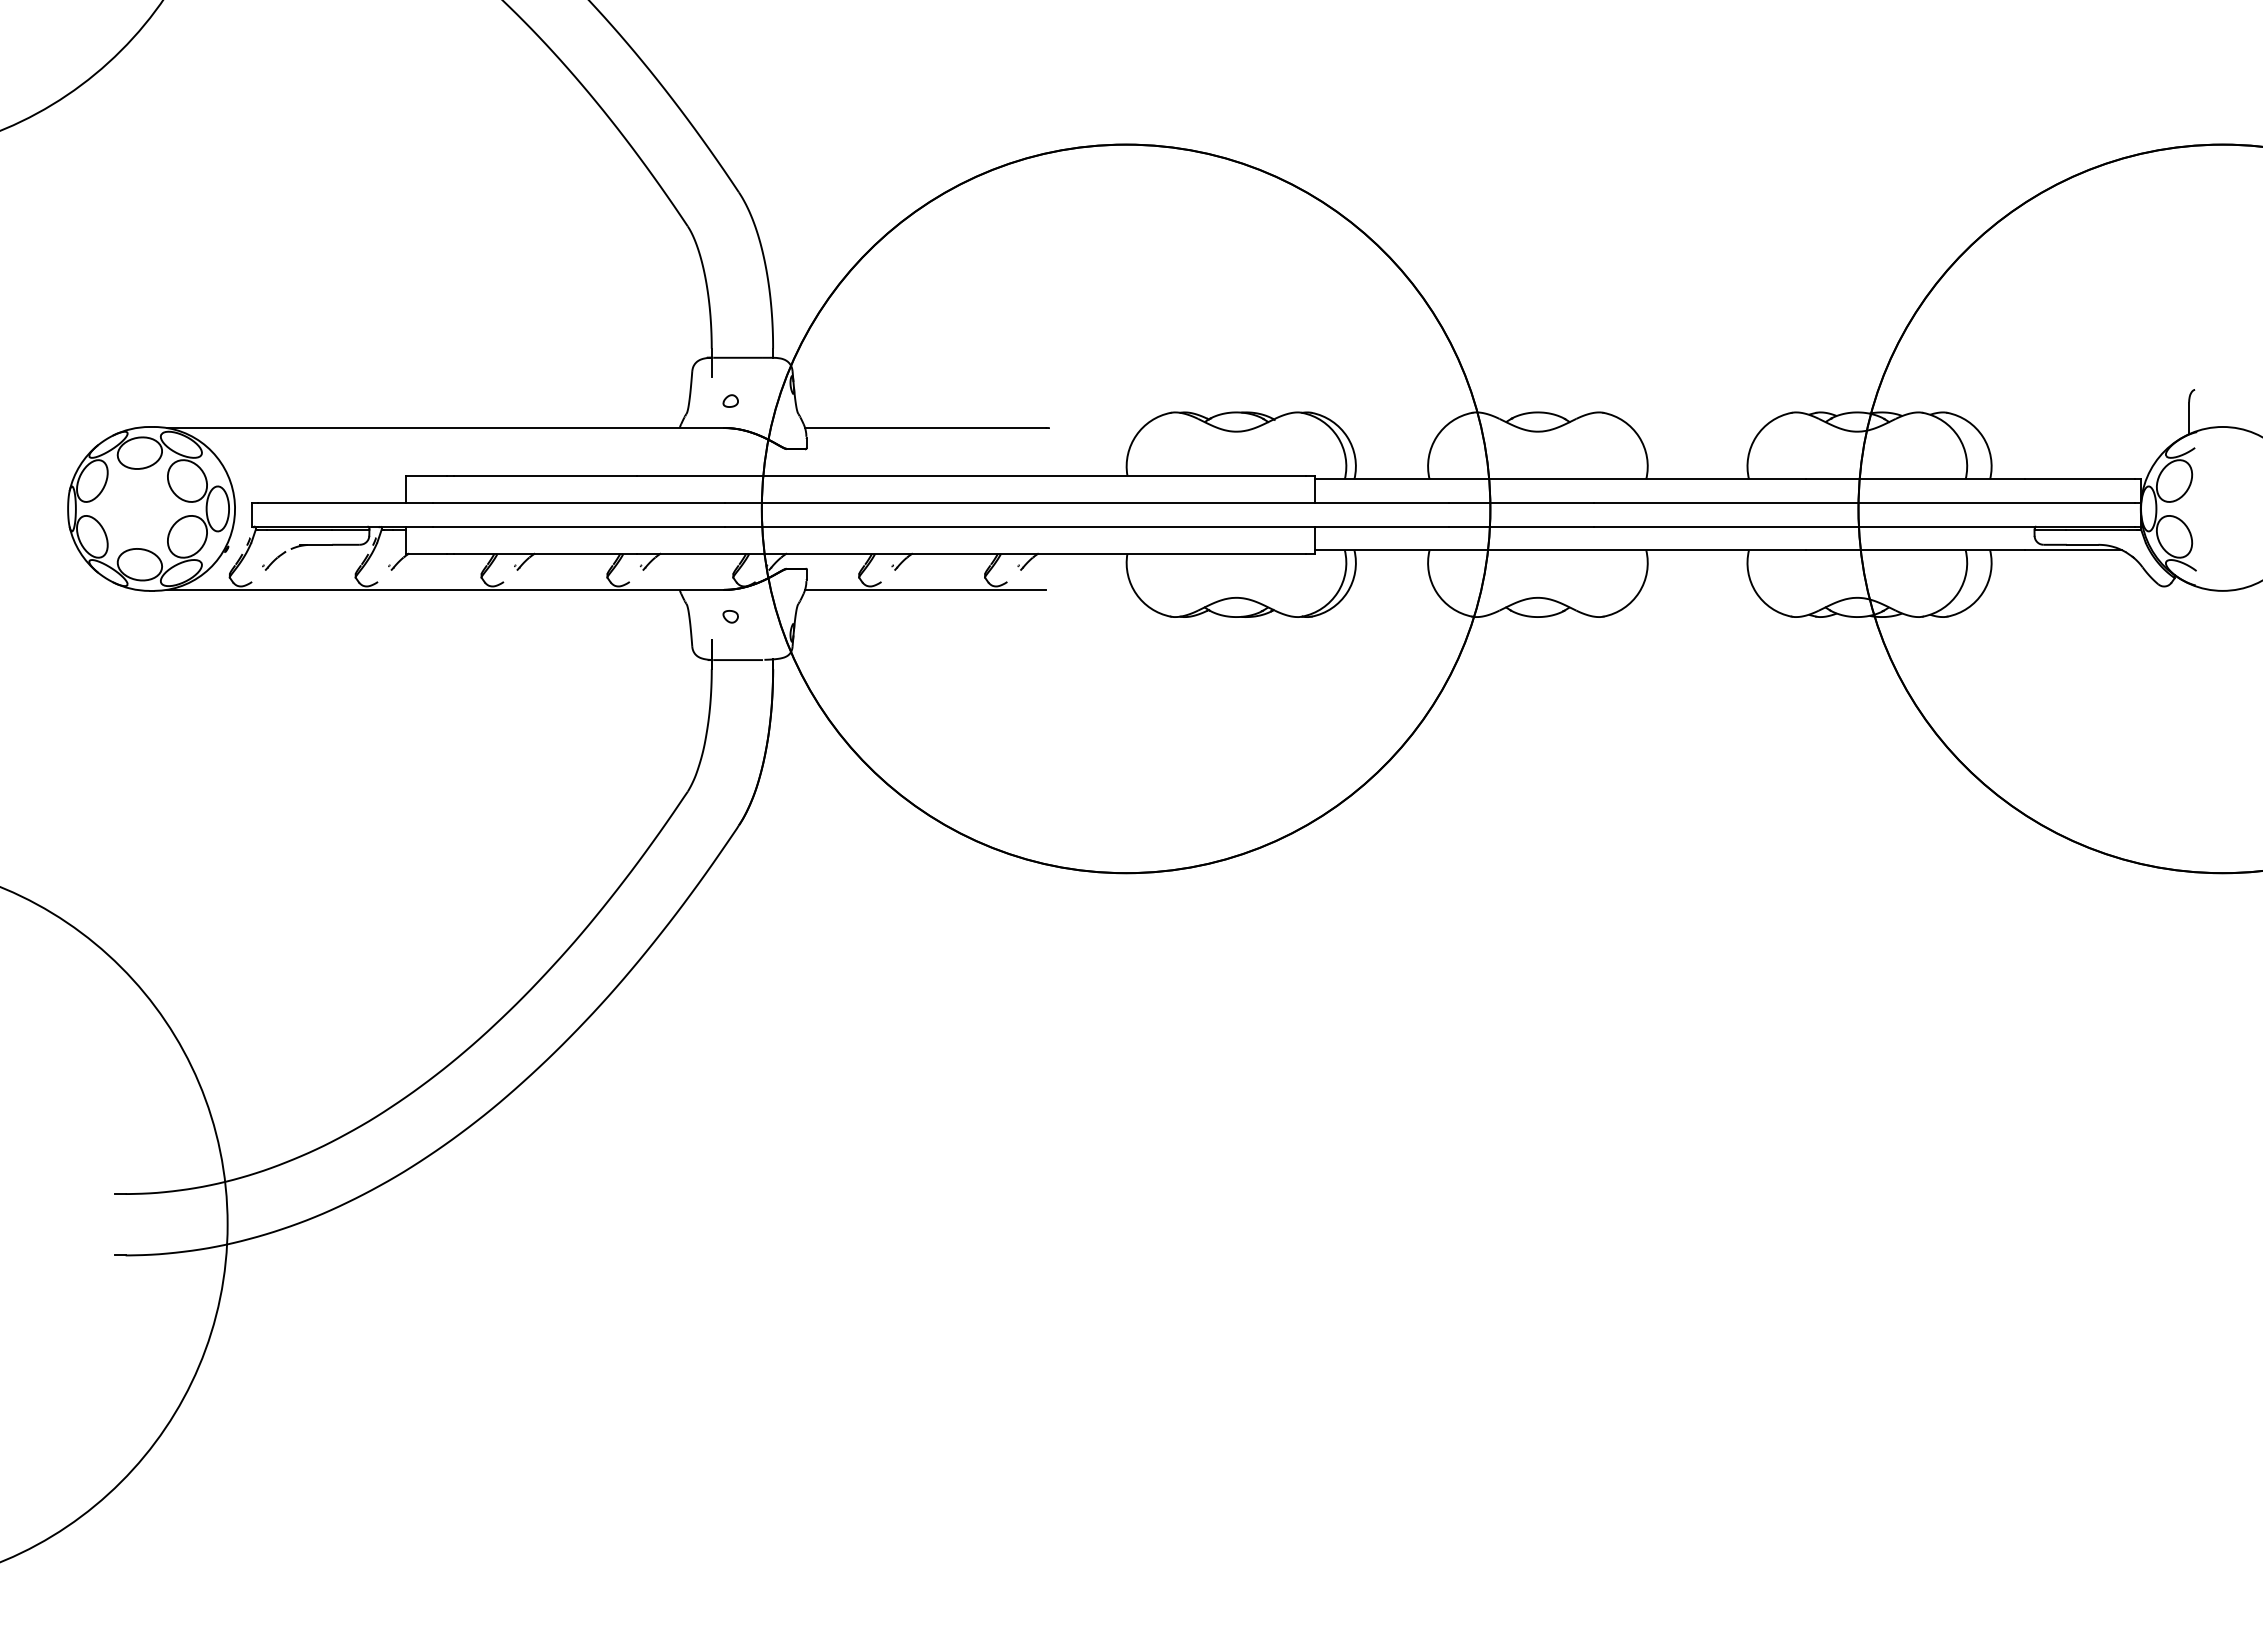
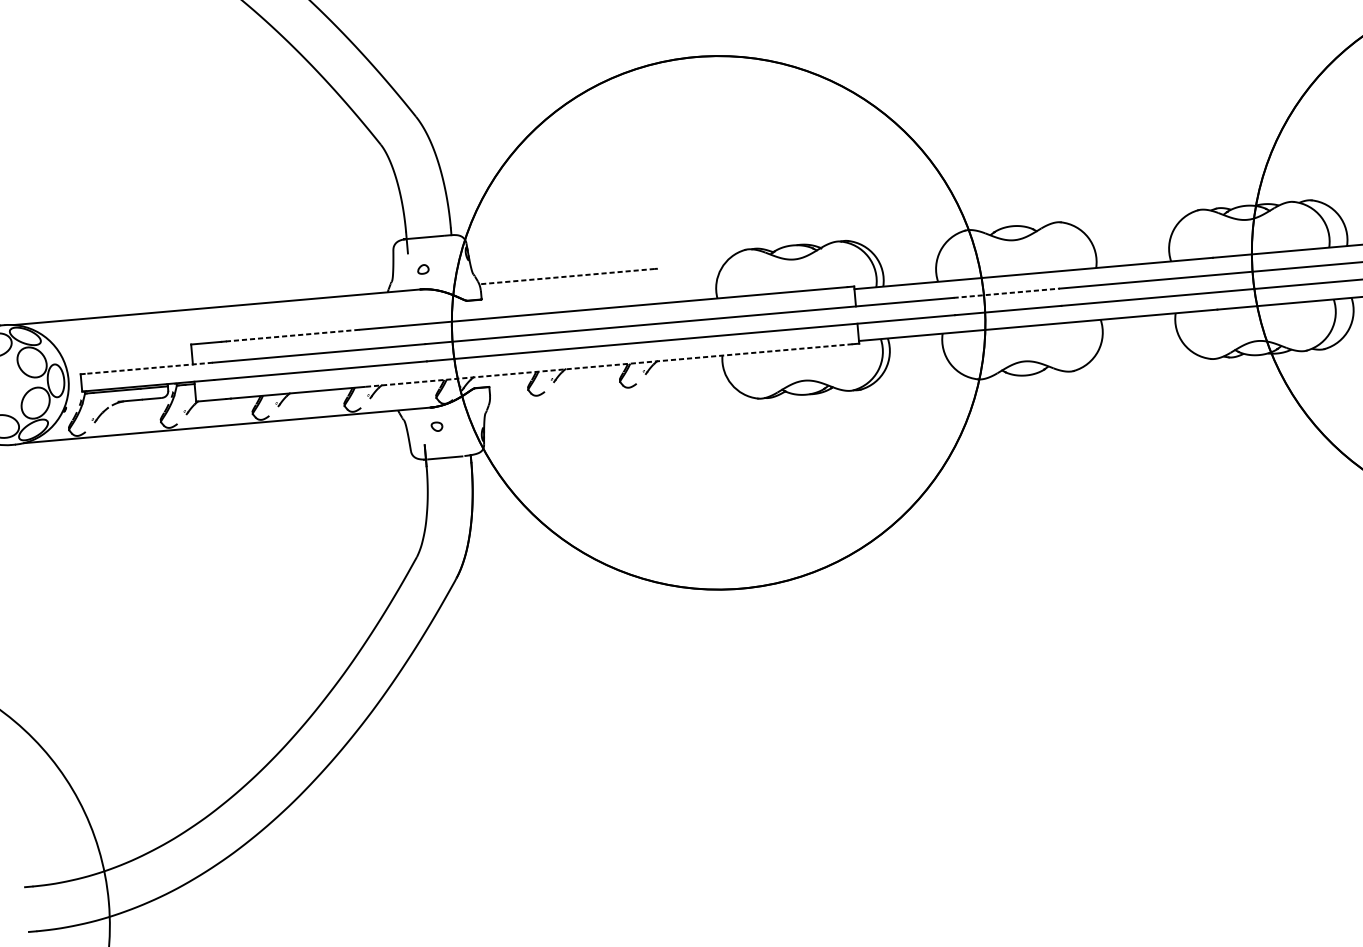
line: (924, 427) -> (566, 276), solid -> dashed
line: (545, 475) -> (292, 335), solid -> dashed
line: (345, 502) -> (148, 368), solid -> dashed
line: (1521, 502) -> (1006, 292), solid -> dashed
line: (971, 553) -> (608, 365), solid -> dashed
line: (925, 589) -> (577, 394), removed

